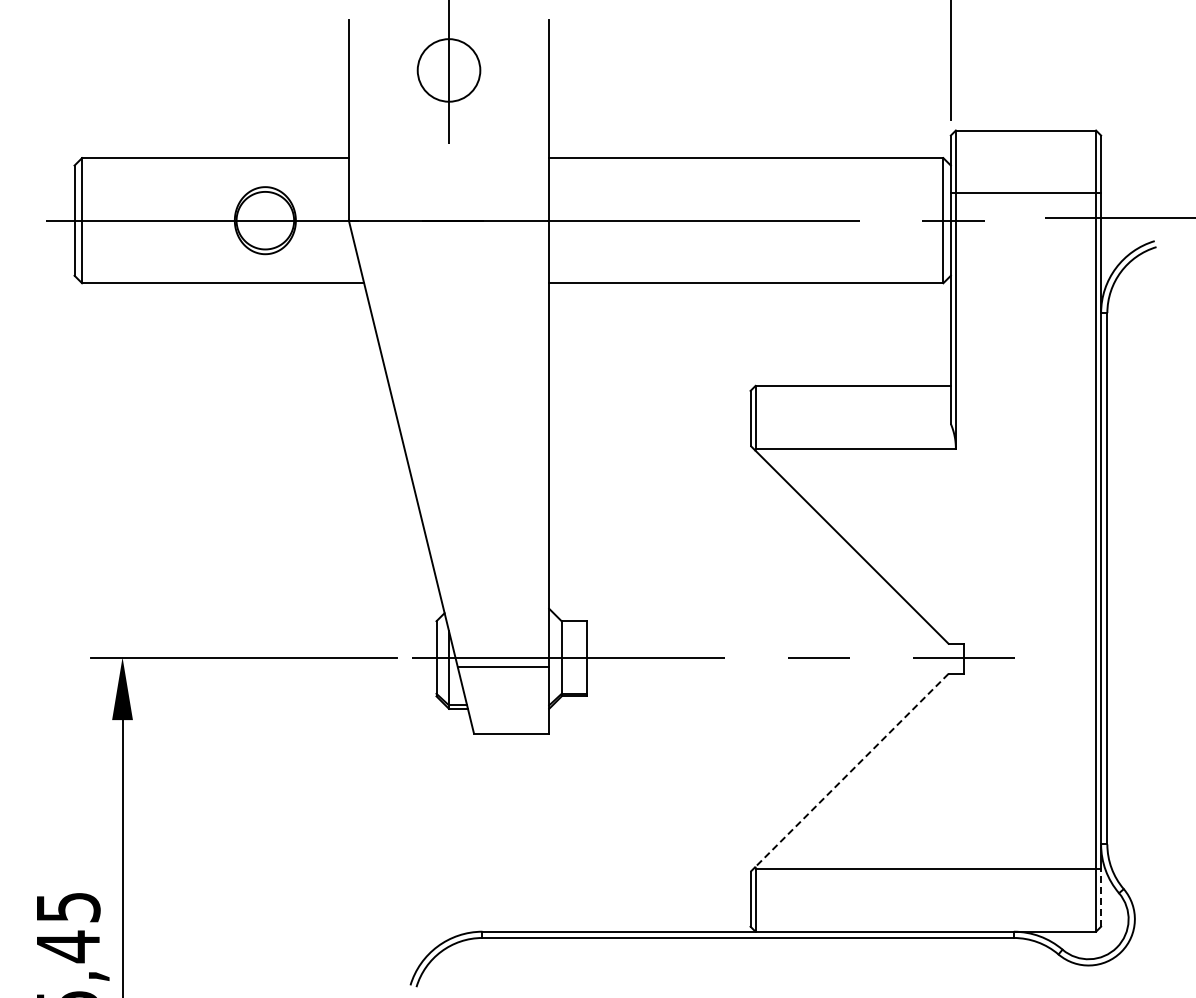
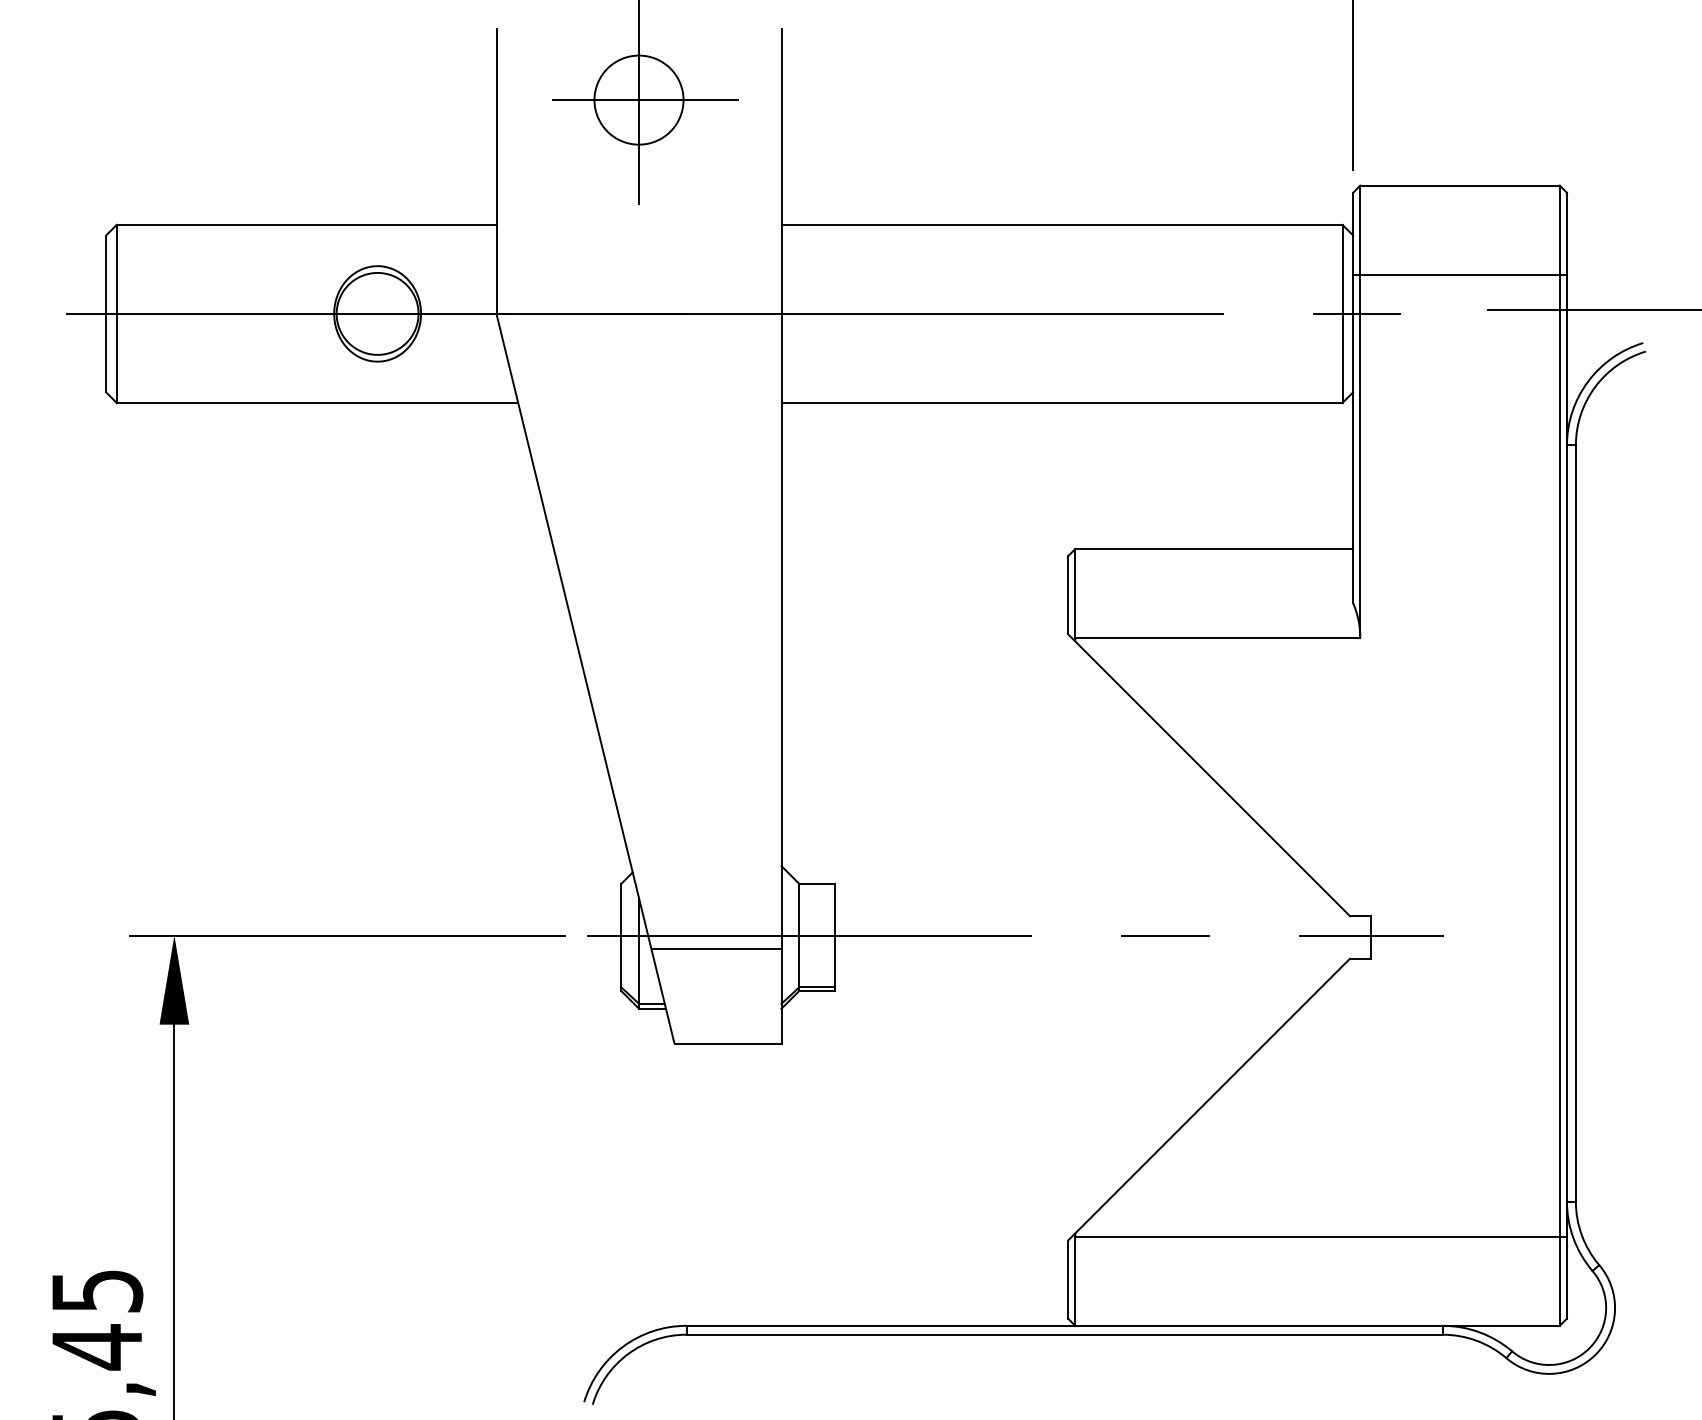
line: (453, 70) -> (645, 100), added
line: (851, 770) -> (1211, 1096), dashed -> solid
line: (1101, 897) -> (1567, 1277), dashed -> solid

